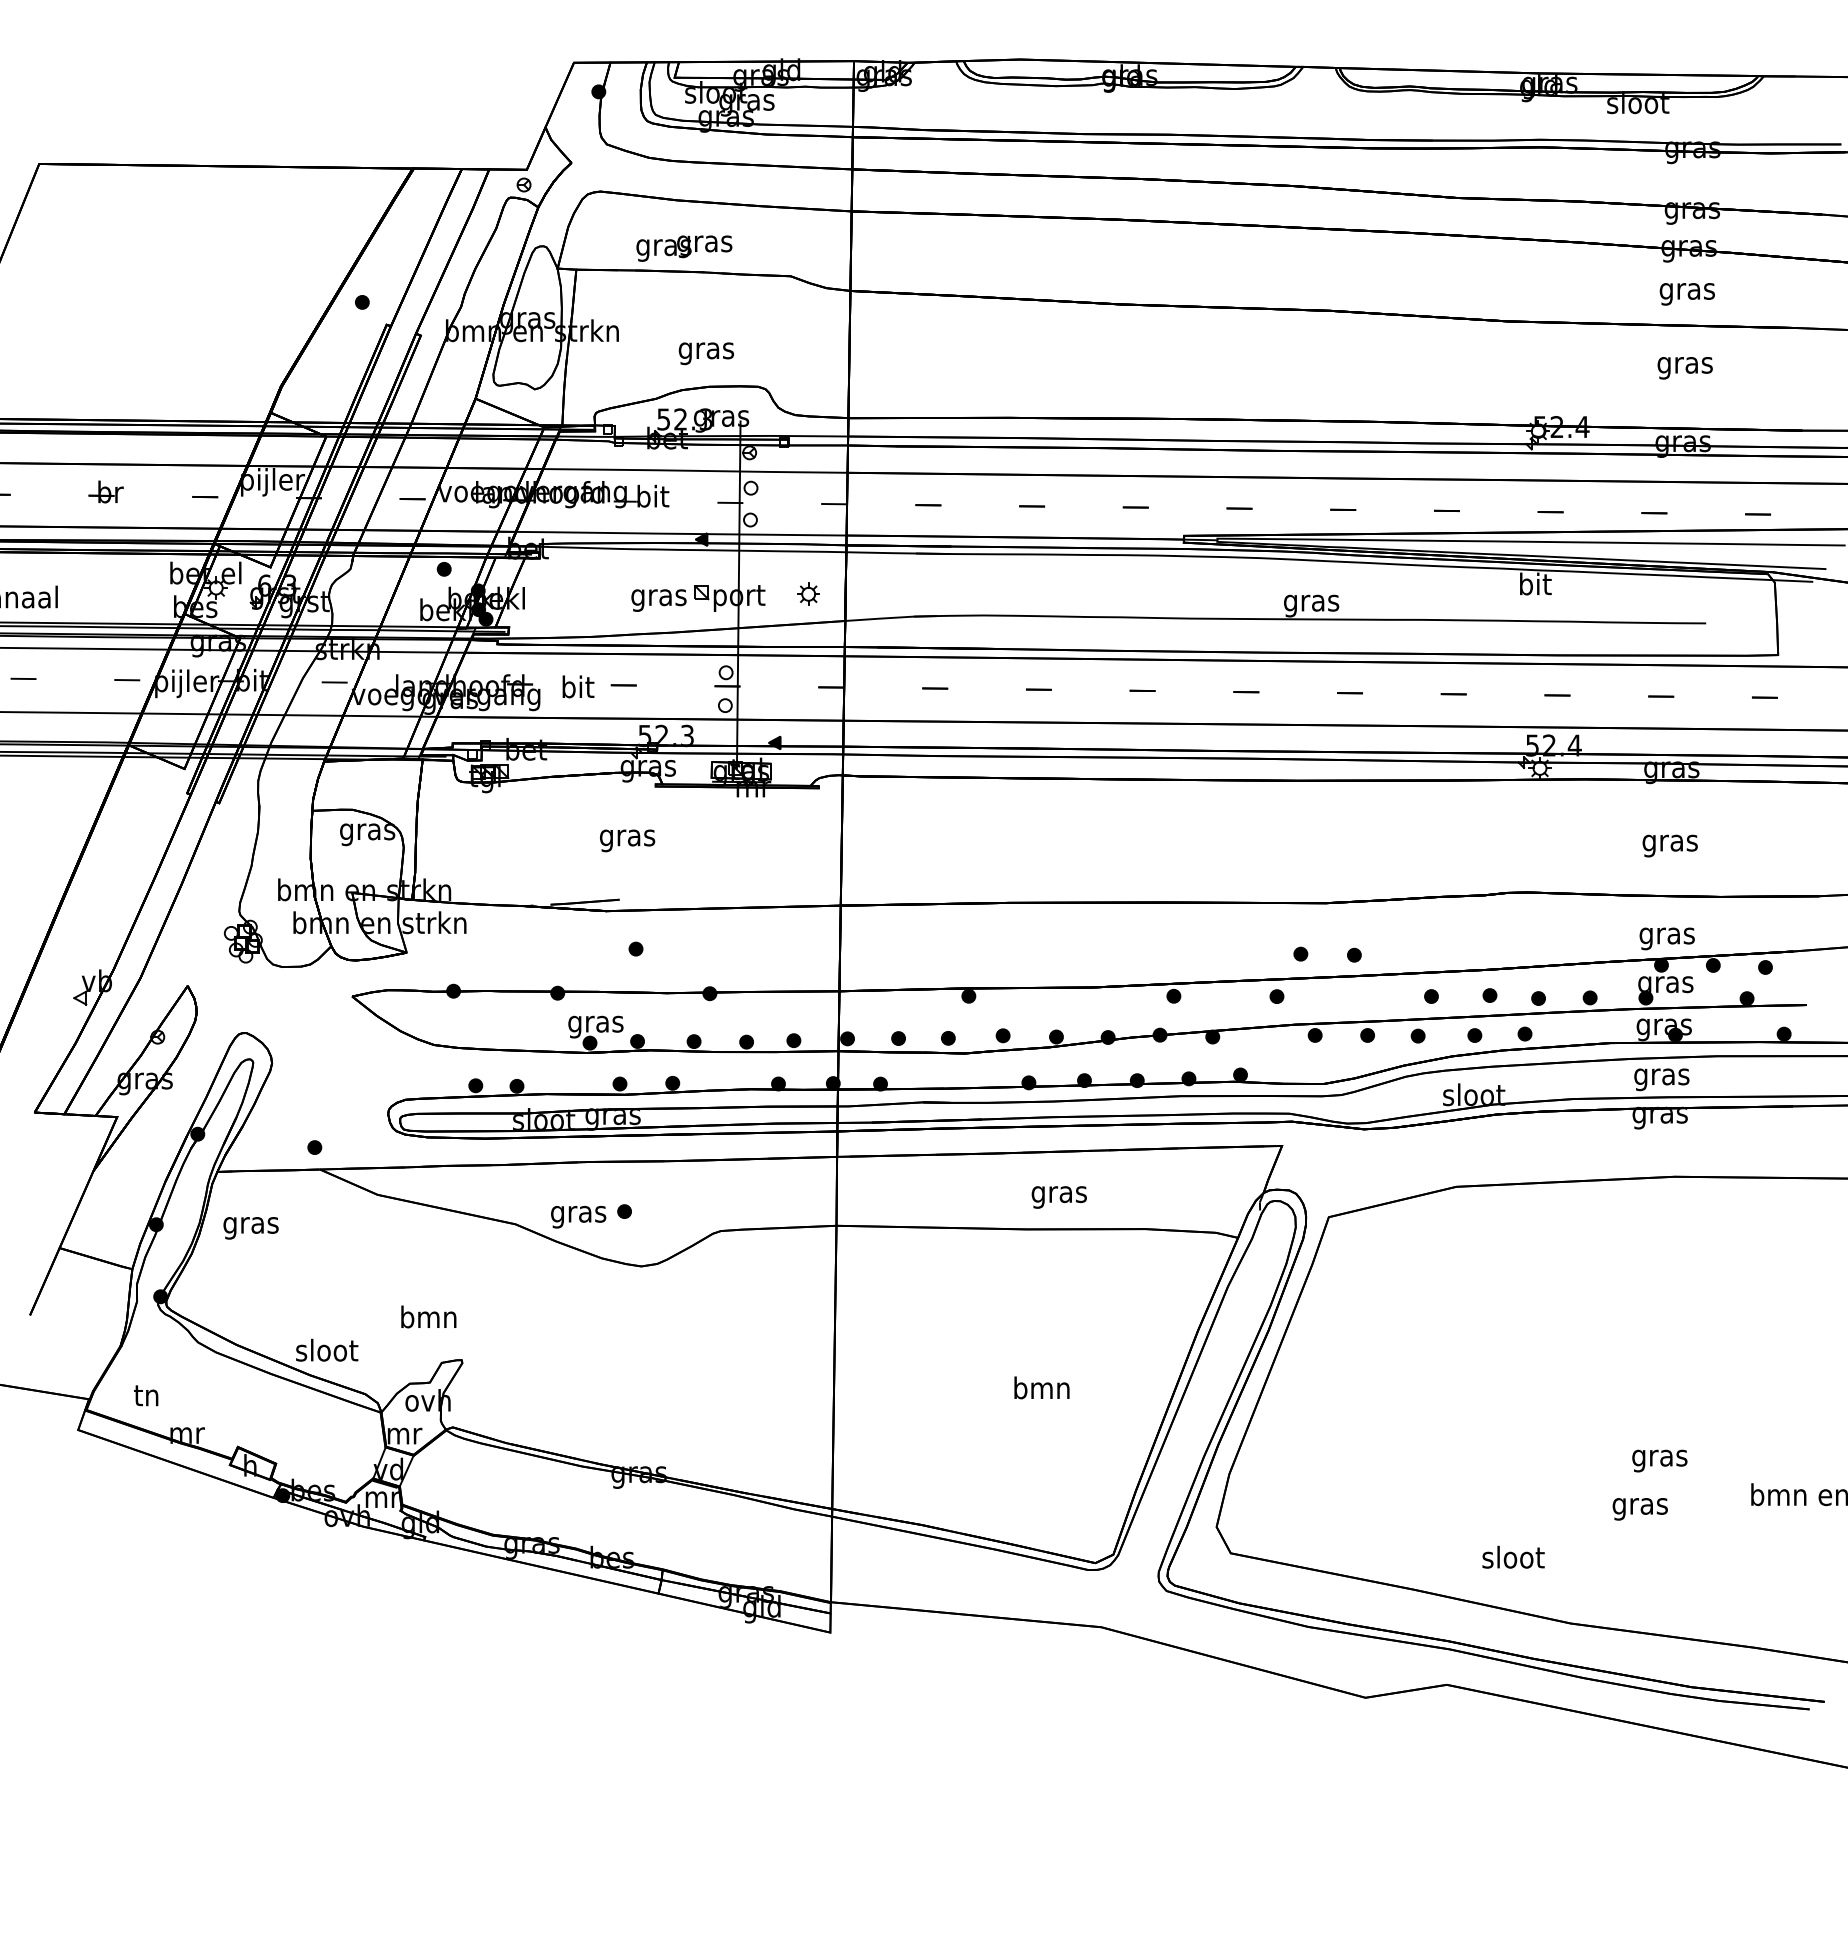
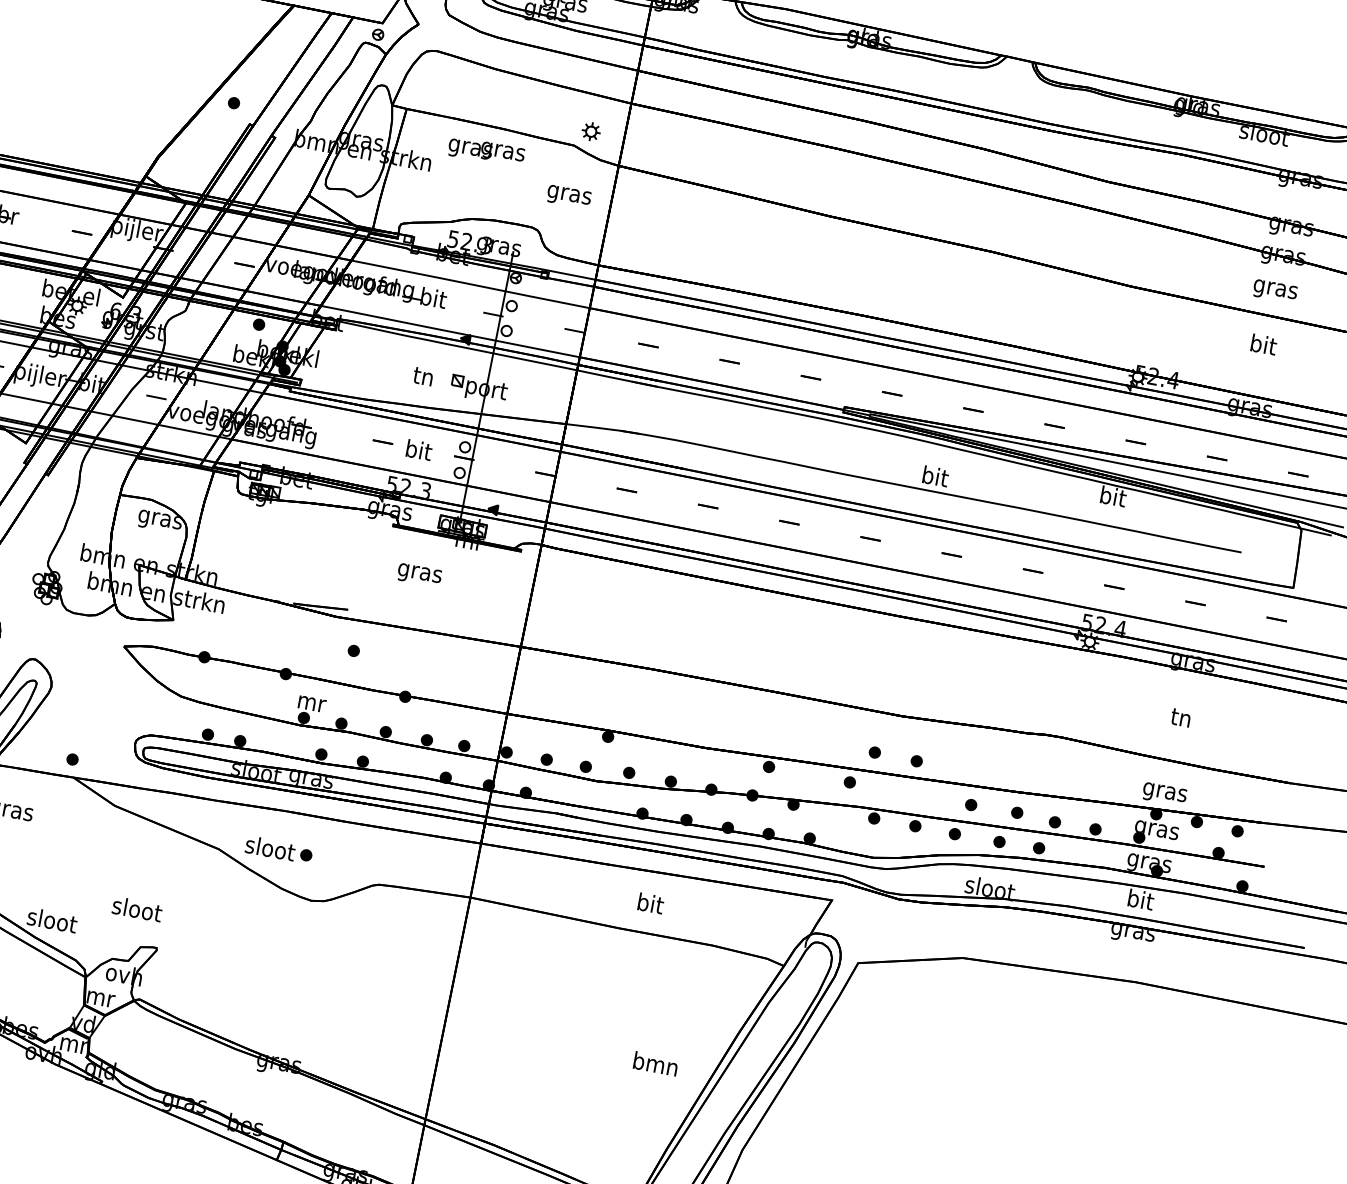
text: (684, 248) -> (486, 152), moved
text: (705, 353) -> (568, 196), moved
text: (1684, 365) -> (1262, 346), gras -> bit
part: (808, 593) -> (591, 131), moved
text: (658, 598) -> (422, 379), gras -> tn
text: (1311, 602) -> (934, 478), gras -> bit
text: (578, 686) -> (419, 449), moved
text: (627, 840) -> (419, 575), moved
text: (1669, 843) -> (1180, 719), gras -> tn
text: (595, 1026) -> (310, 705), gras -> mr
text: (1661, 1076) -> (1139, 901), gras -> bit
text: (1058, 1194) -> (649, 905), gras -> bit
text: (578, 1214) -> (269, 850), gras -> sloot
text: (429, 1316) -> (137, 908), bmn -> sloot
text: (1041, 1387) -> (655, 1063), moved

